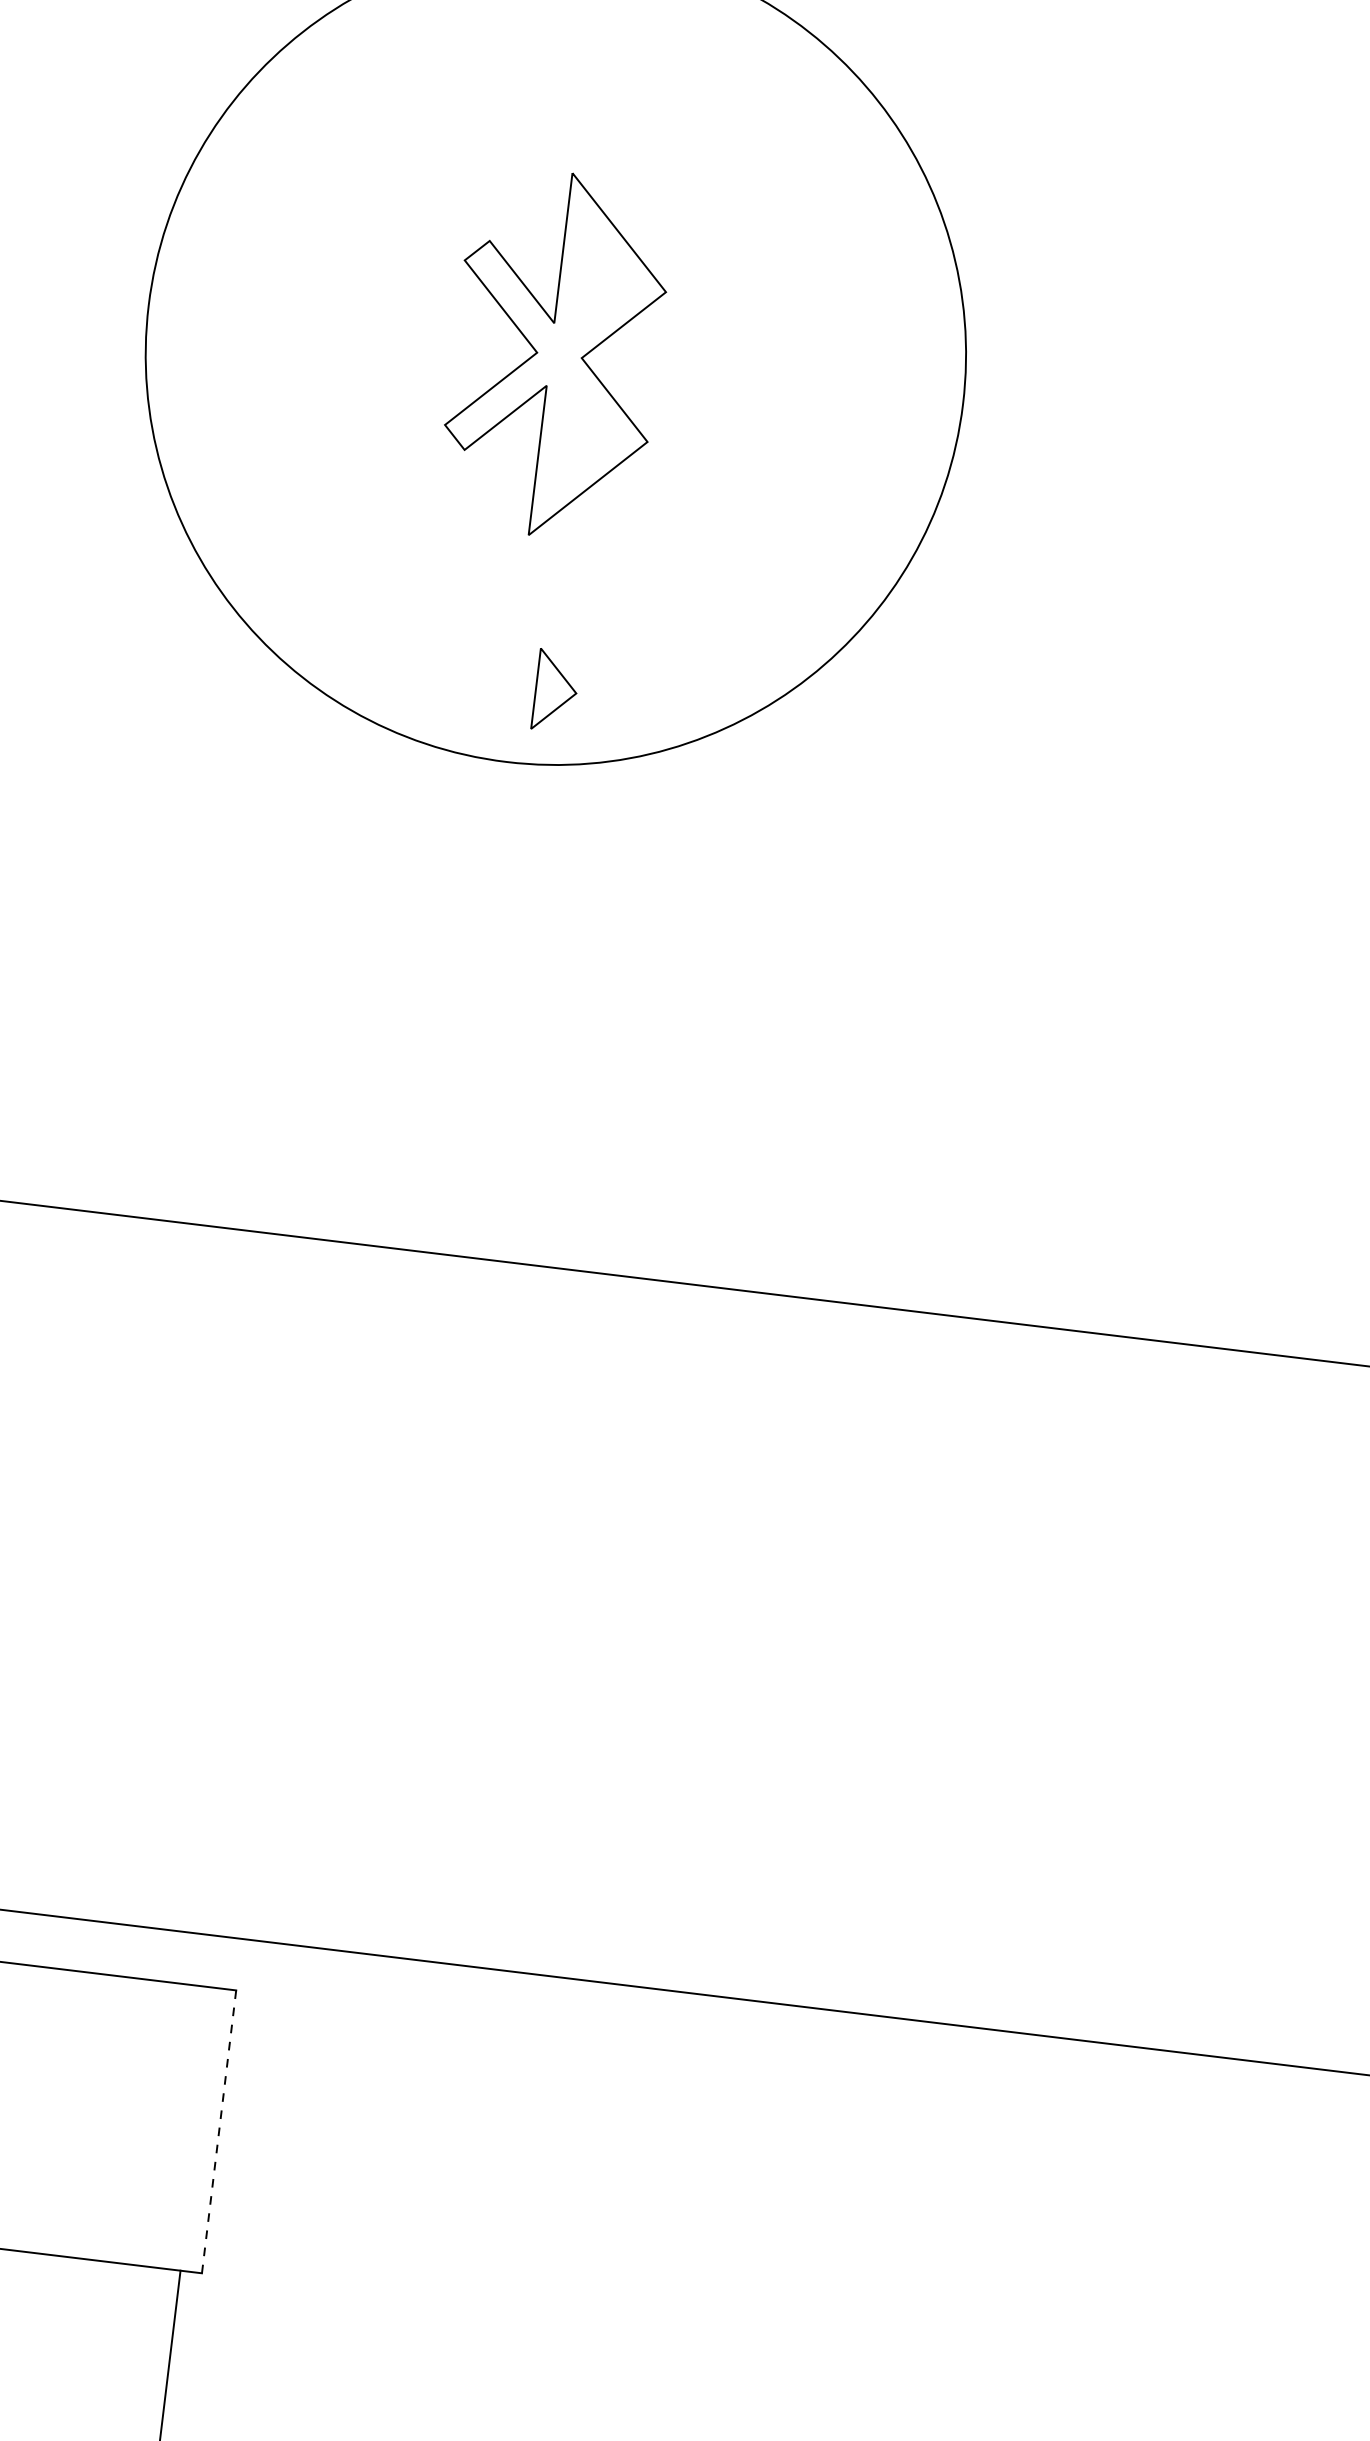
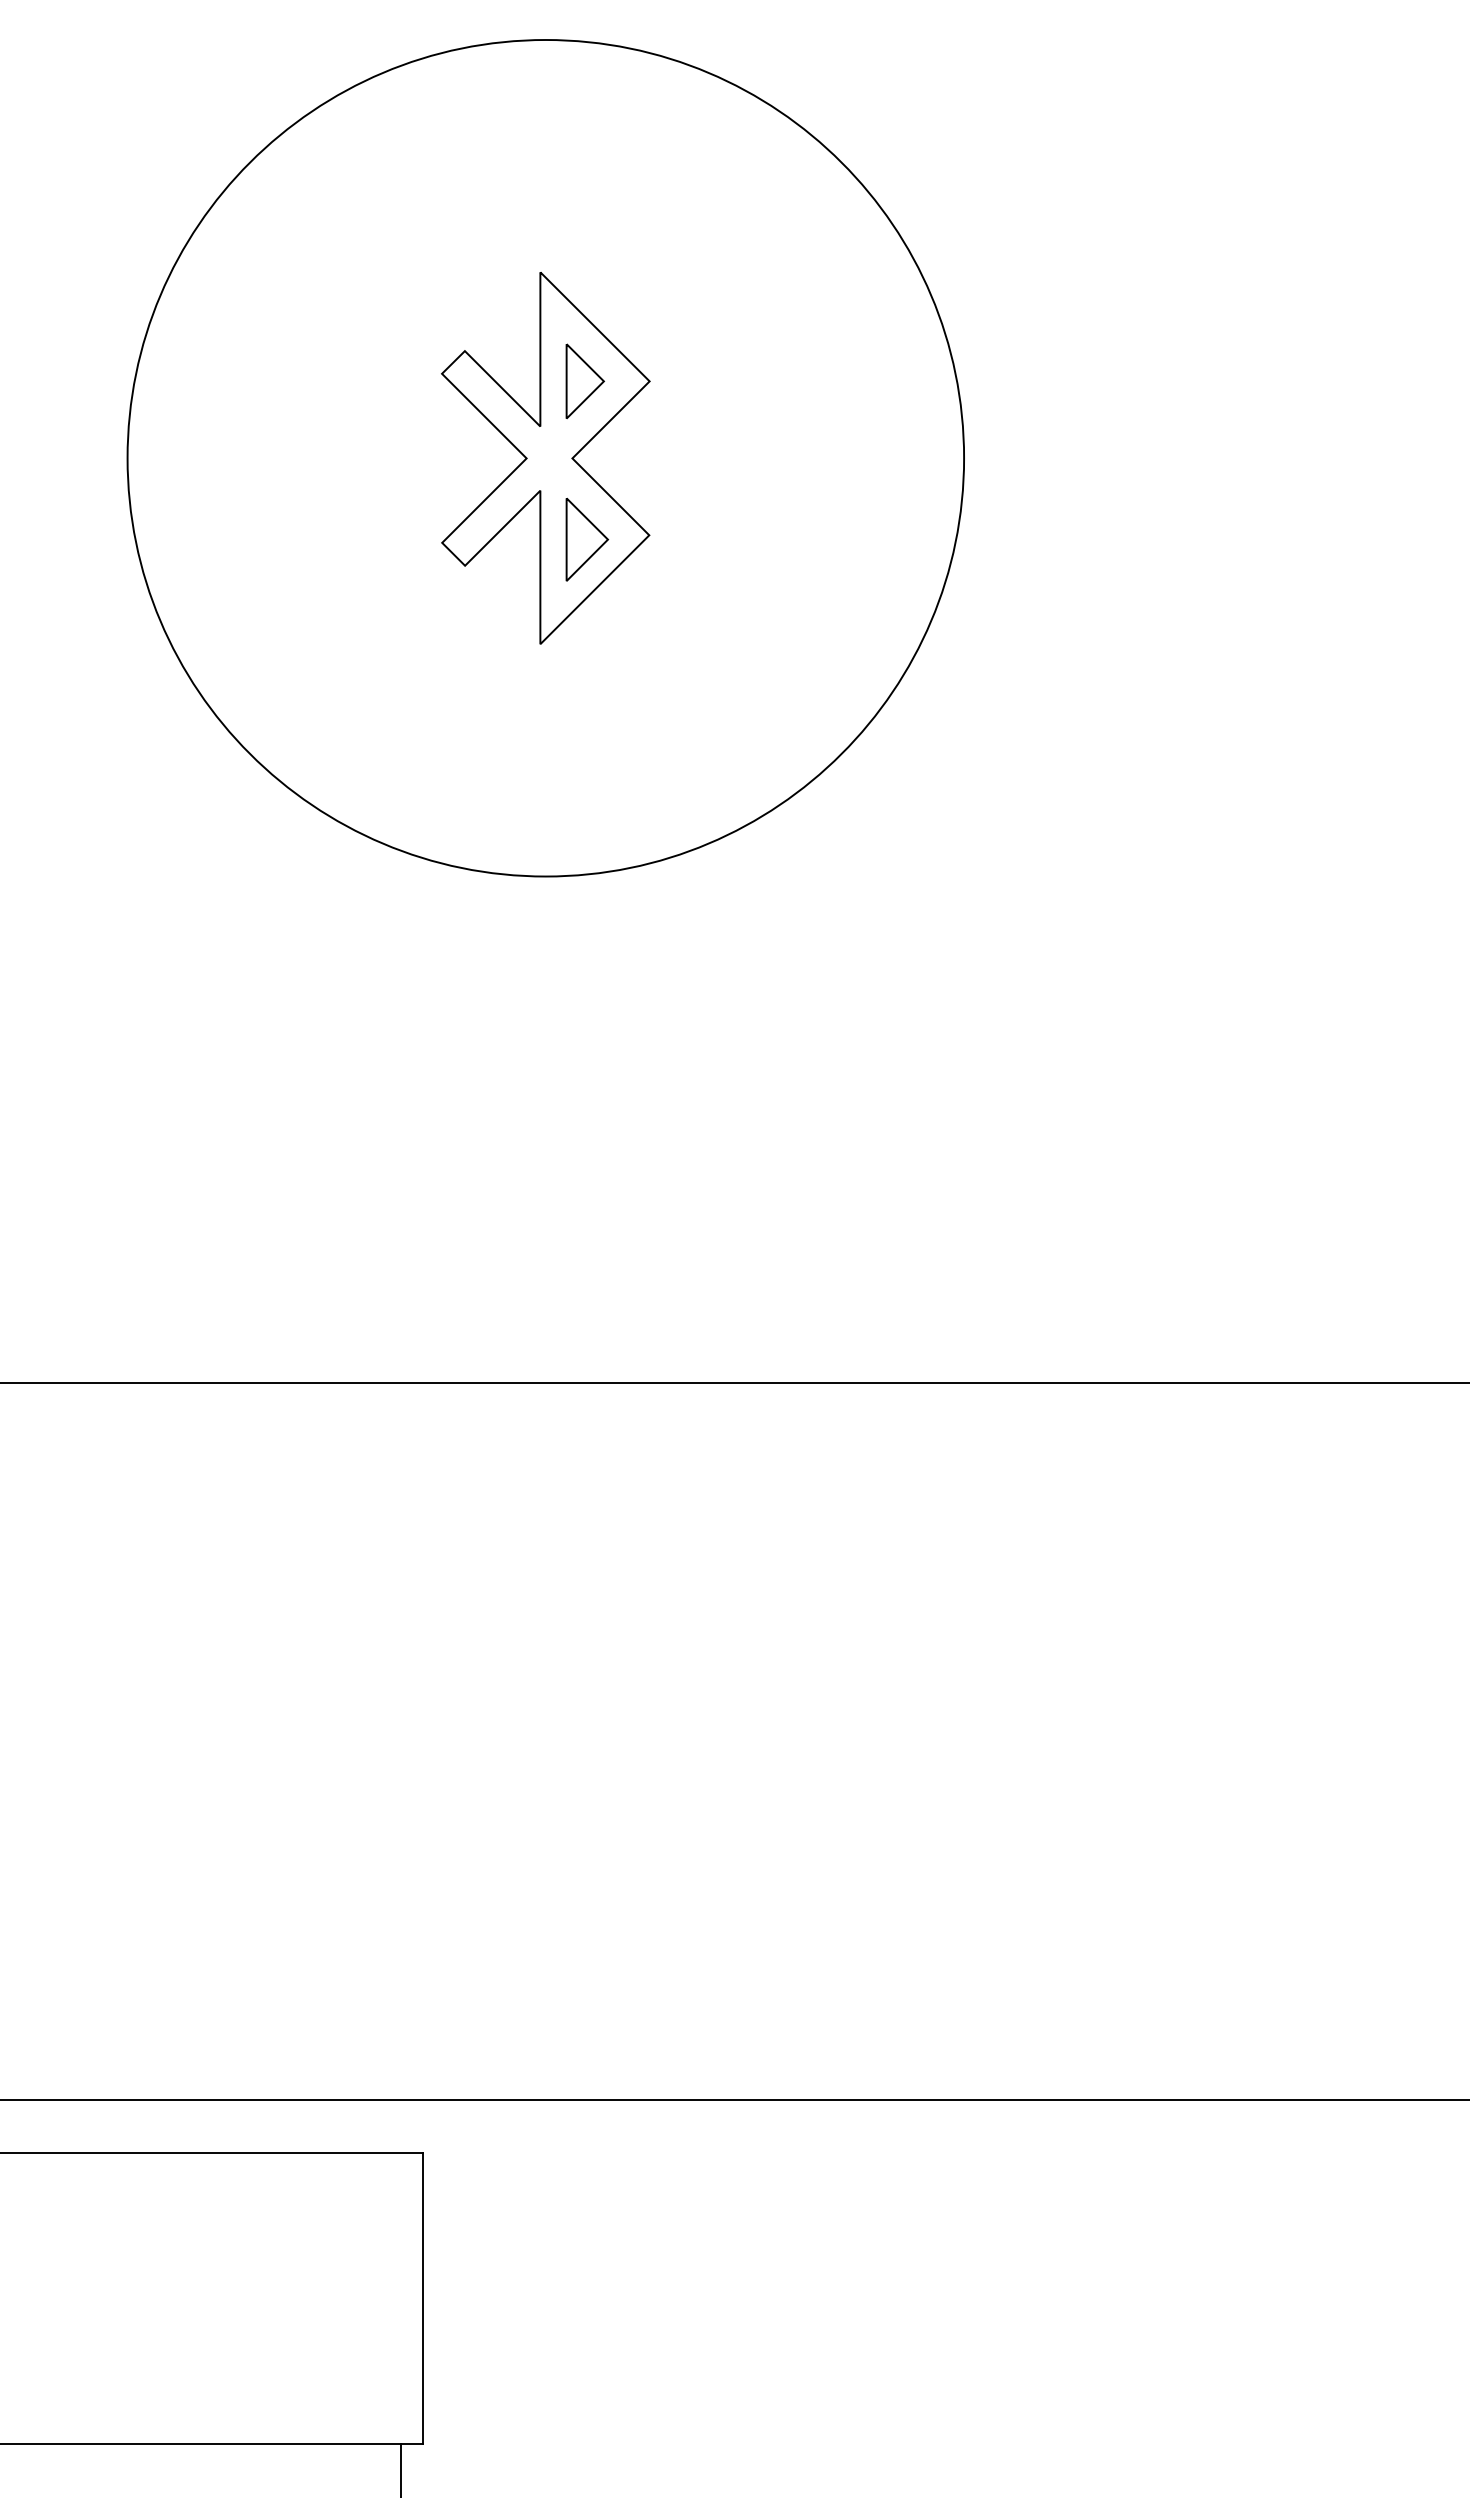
part: (602, 284) -> (584, 381), added
part: (556, 690) -> (587, 539), moved
line: (218, 2132) -> (422, 2299), dashed -> solid

